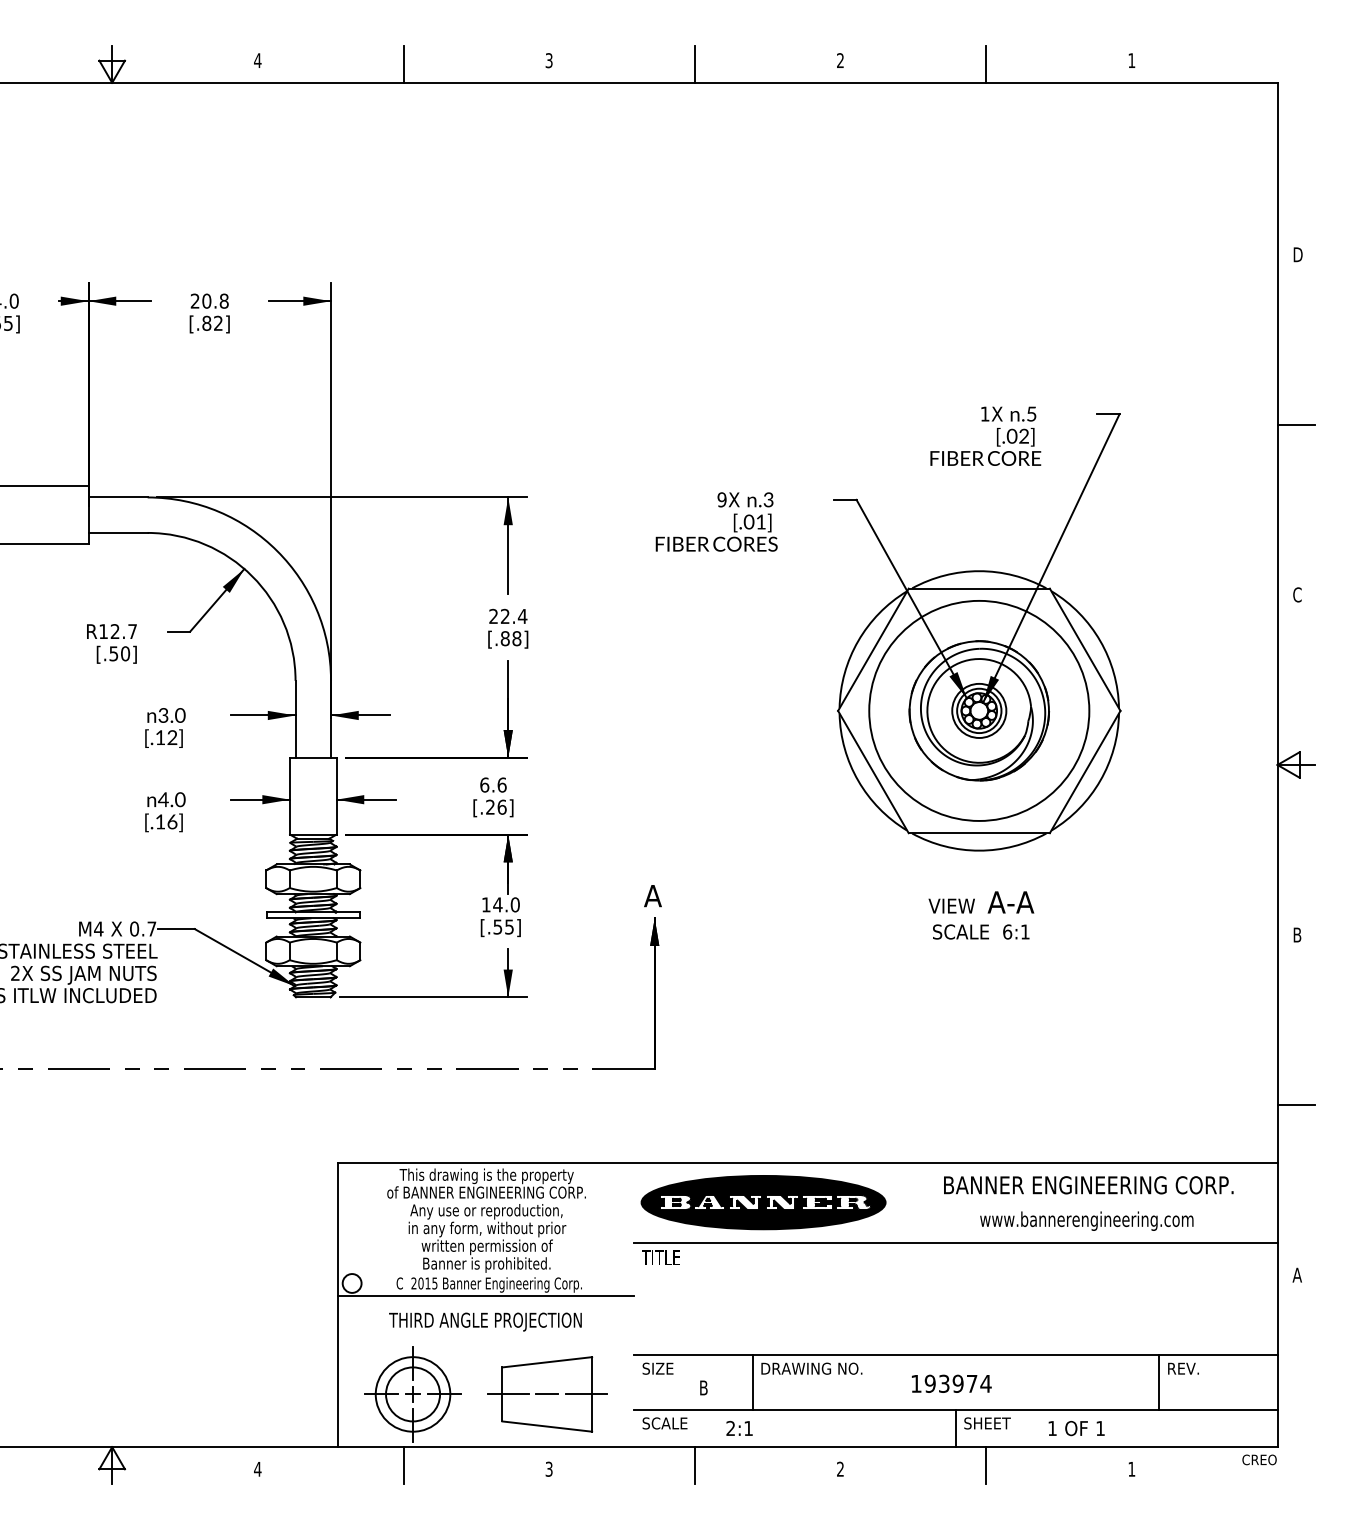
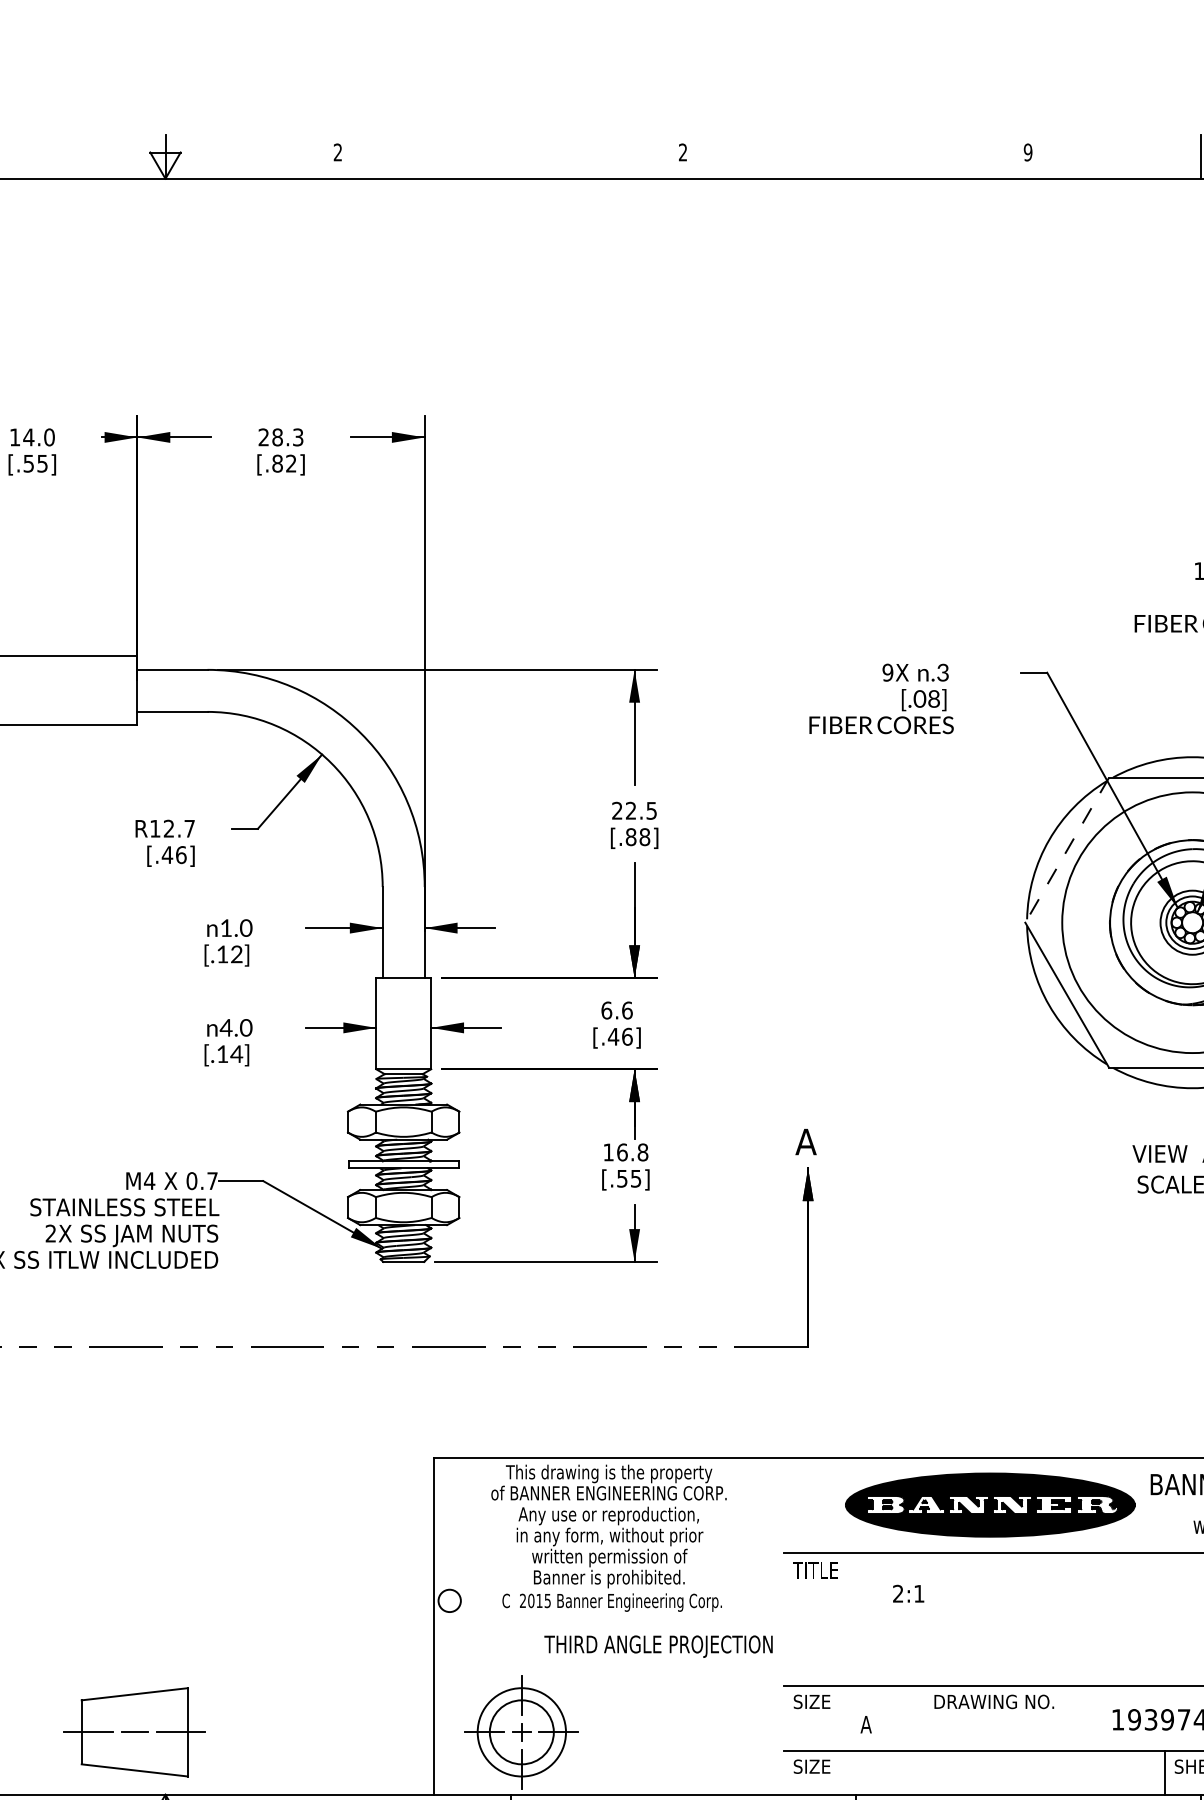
text: (257, 60) -> (337, 152), 4 -> 2
text: (548, 60) -> (682, 152), 3 -> 2
text: (840, 60) -> (1028, 152), 2 -> 9
line: (403, 63) -> (510, 155), removed
line: (694, 63) -> (855, 155), removed
text: (215, 300) -> (287, 436), 20.8 -> 28.3
text: (760, 521) -> (933, 698), [.01] -> [.08]
text: (522, 616) -> (651, 810), 22.4 -> 22.5
line: (873, 649) -> (1067, 849), solid -> dashed
text: (119, 653) -> (174, 854), [.50] -> [.46]
text: (163, 715) -> (226, 928), 3.0 -> 1.0
text: (490, 806) -> (613, 1035), [.26] -> [.46]
text: (171, 821) -> (235, 1053), [.16] -> [.14]
text: (506, 904) -> (632, 1152), 14.0 -> 16.8
part: (763, 1202) -> (990, 1504), moved
line: (486, 1296) -> (608, 1616), removed
text: (485, 1321) -> (658, 1645), moved
line: (752, 1382) -> (923, 1718), removed
text: (703, 1387) -> (865, 1724), B -> A
part: (547, 1394) -> (135, 1732), moved
text: (669, 1423) -> (825, 1766), SCALE -> SIZE
text: (739, 1428) -> (908, 1593), moved

